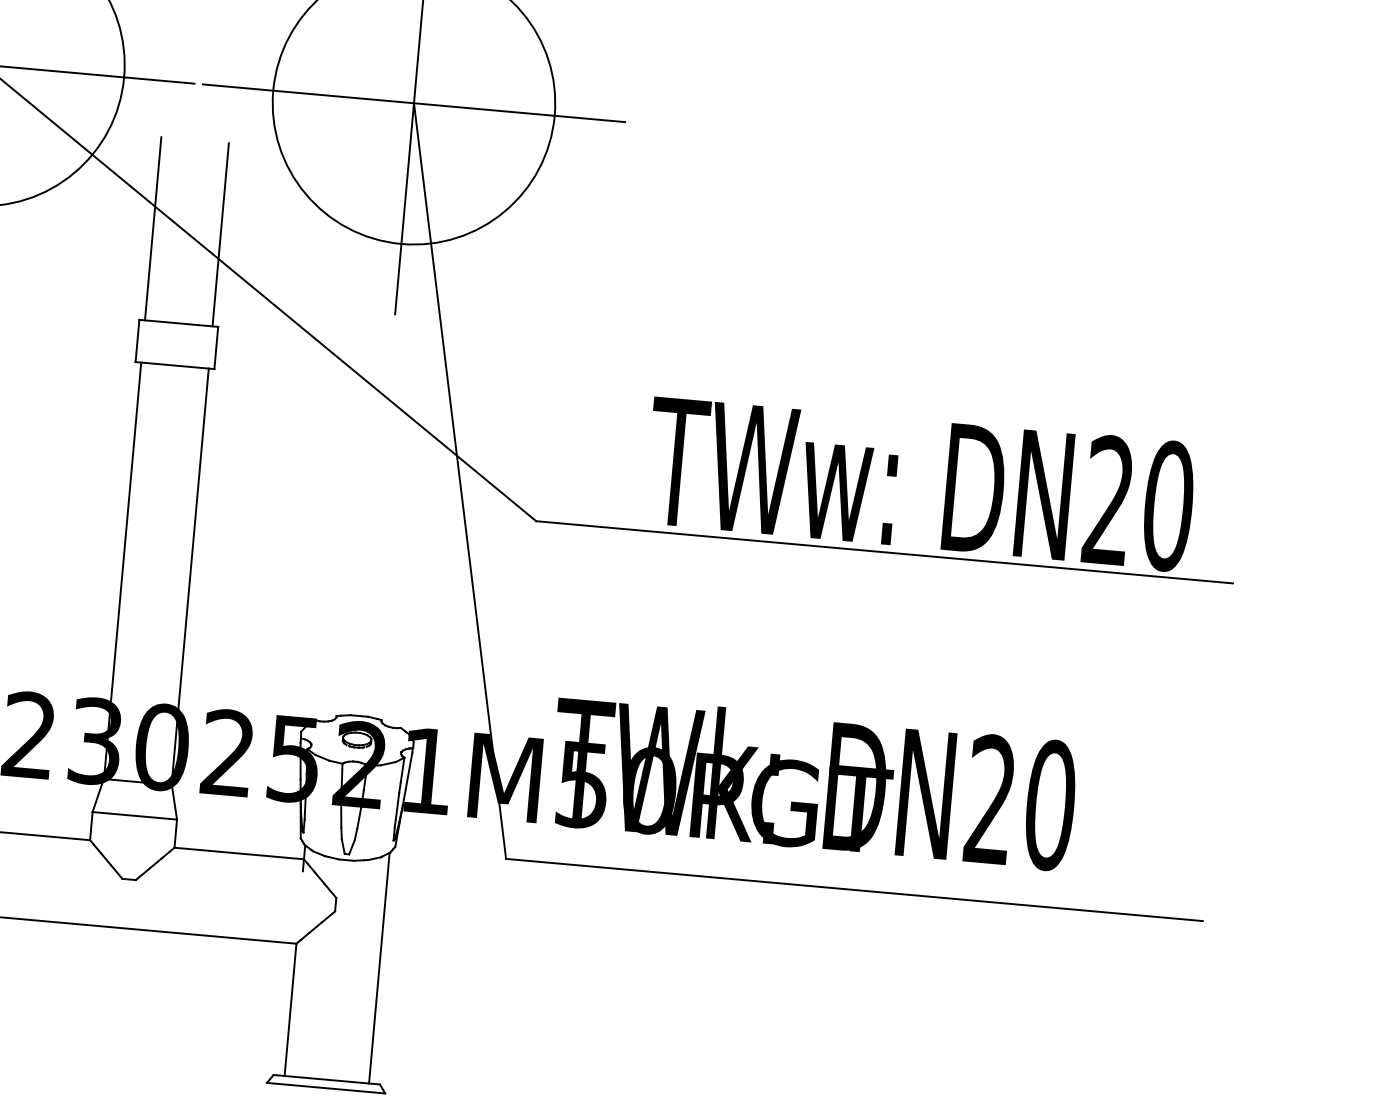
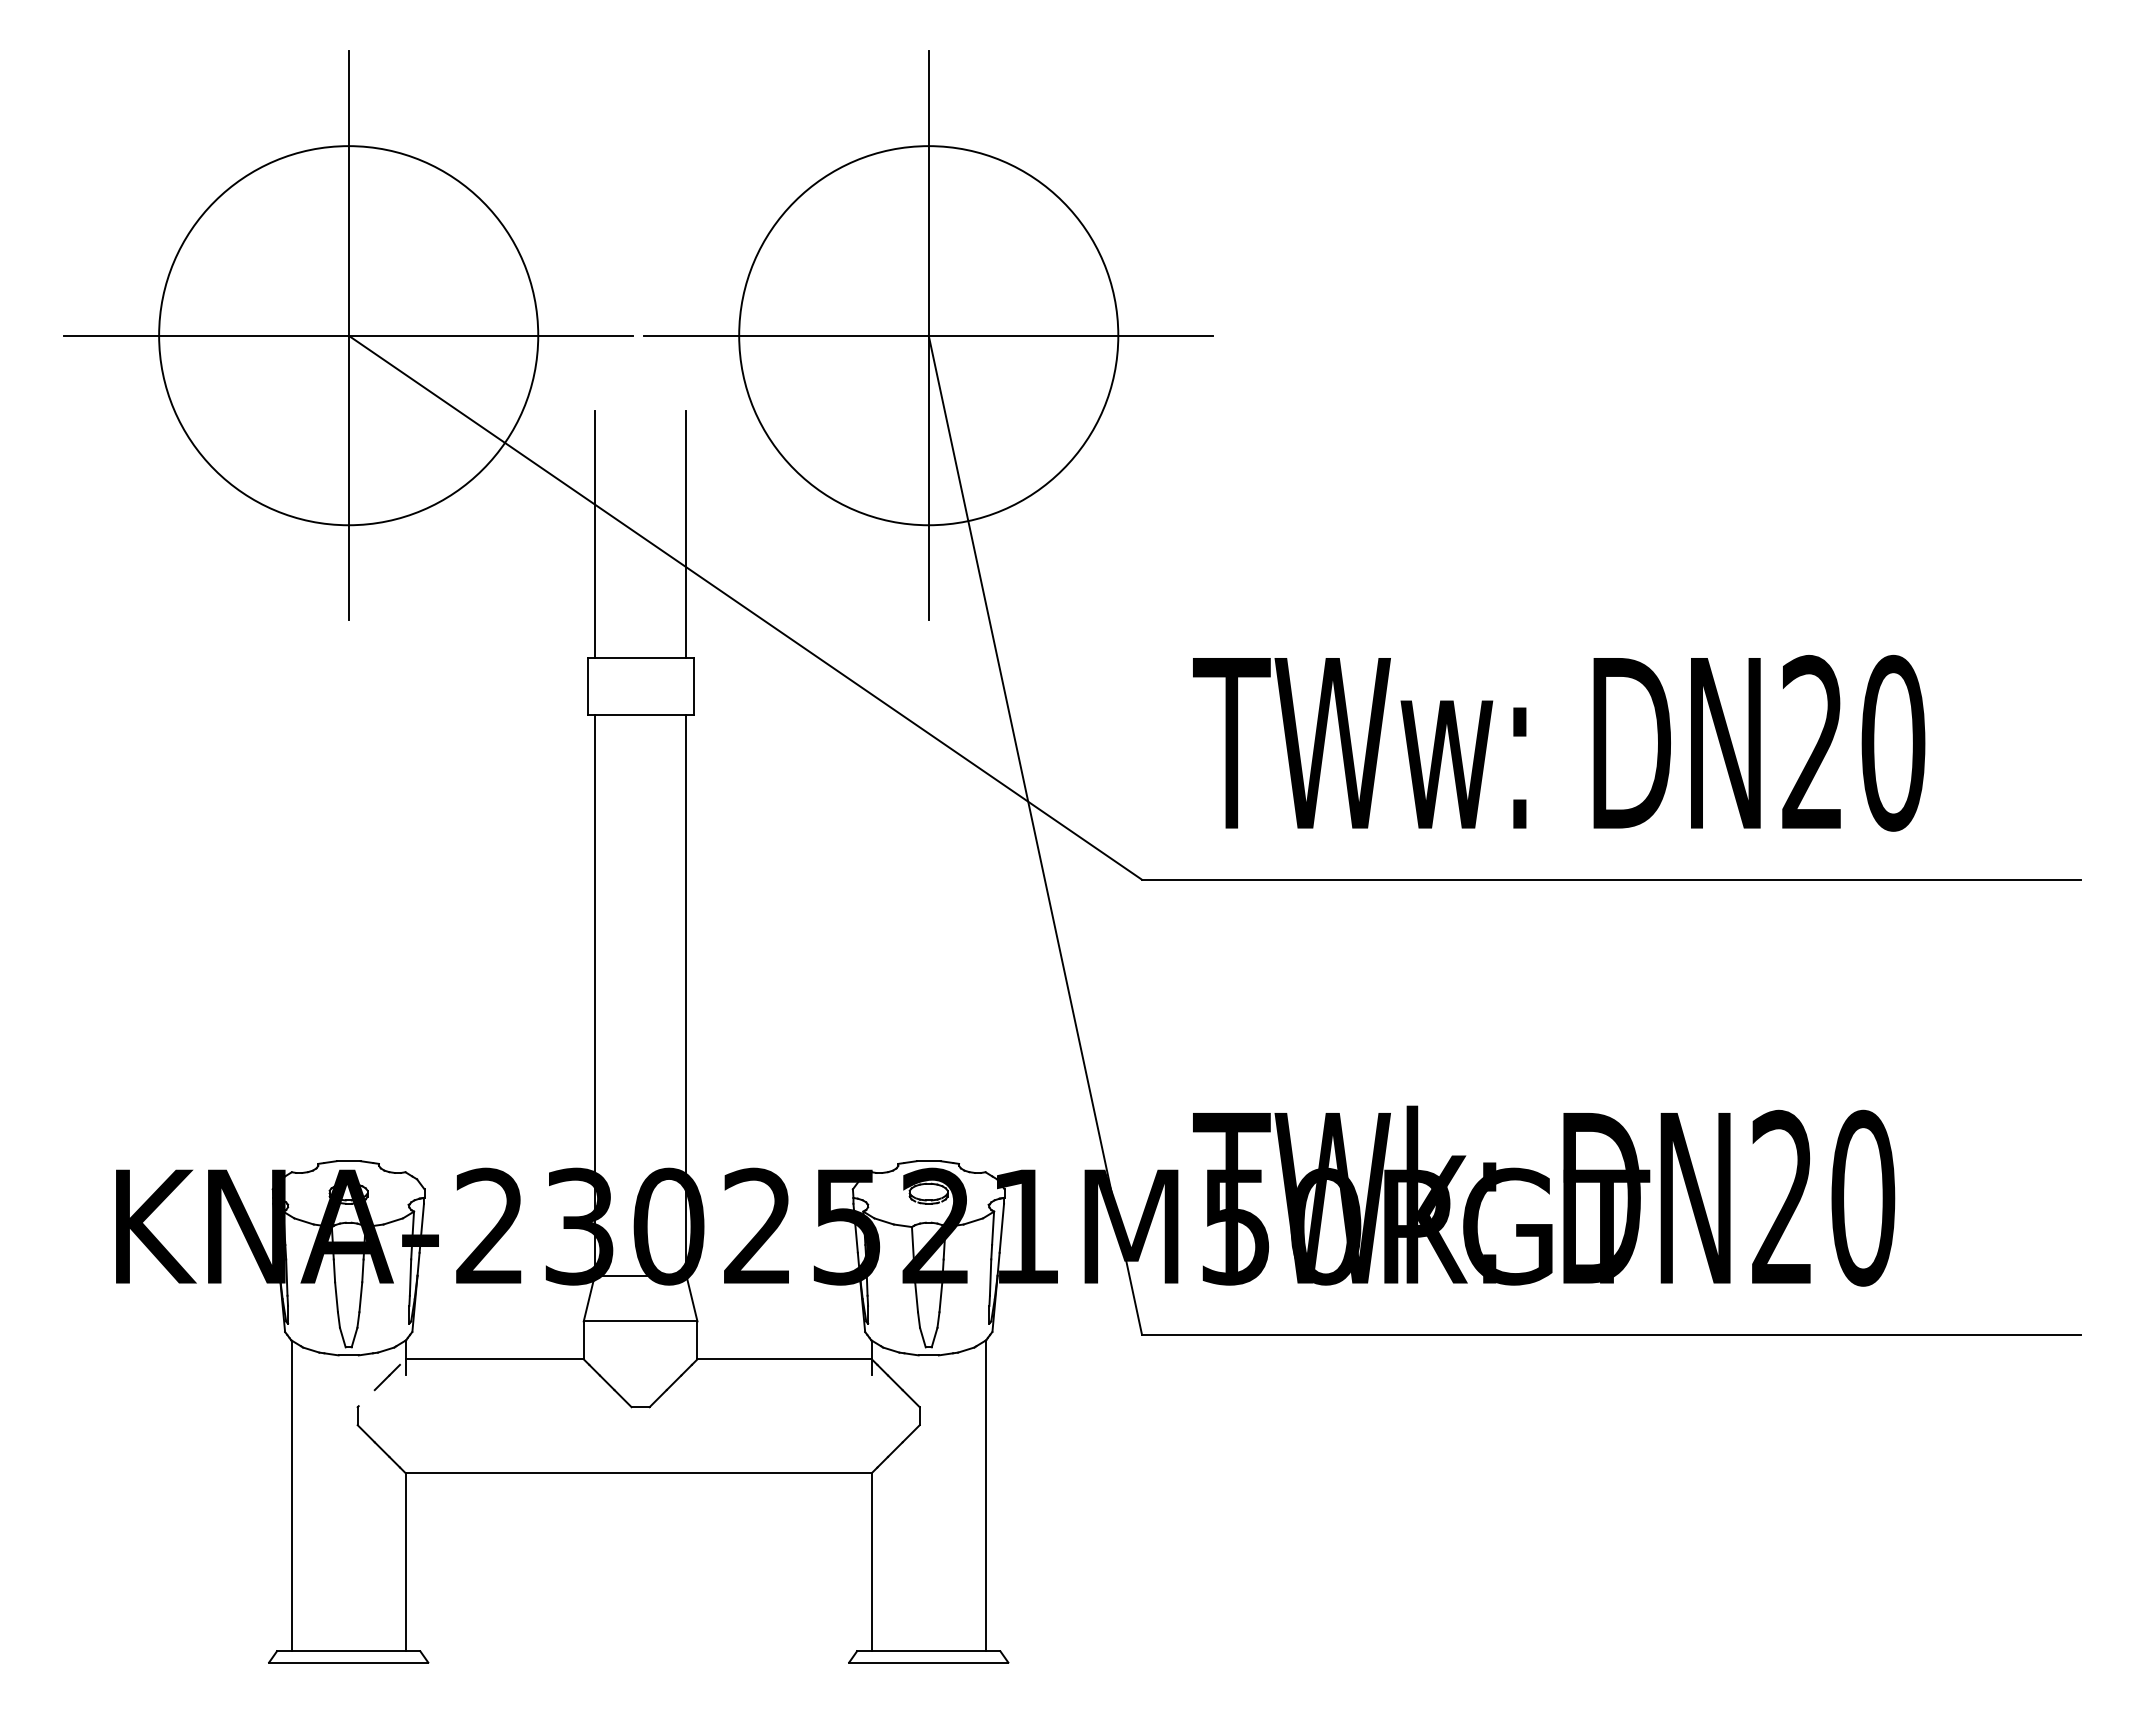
text: (920, 483) -> (1559, 742), moved

